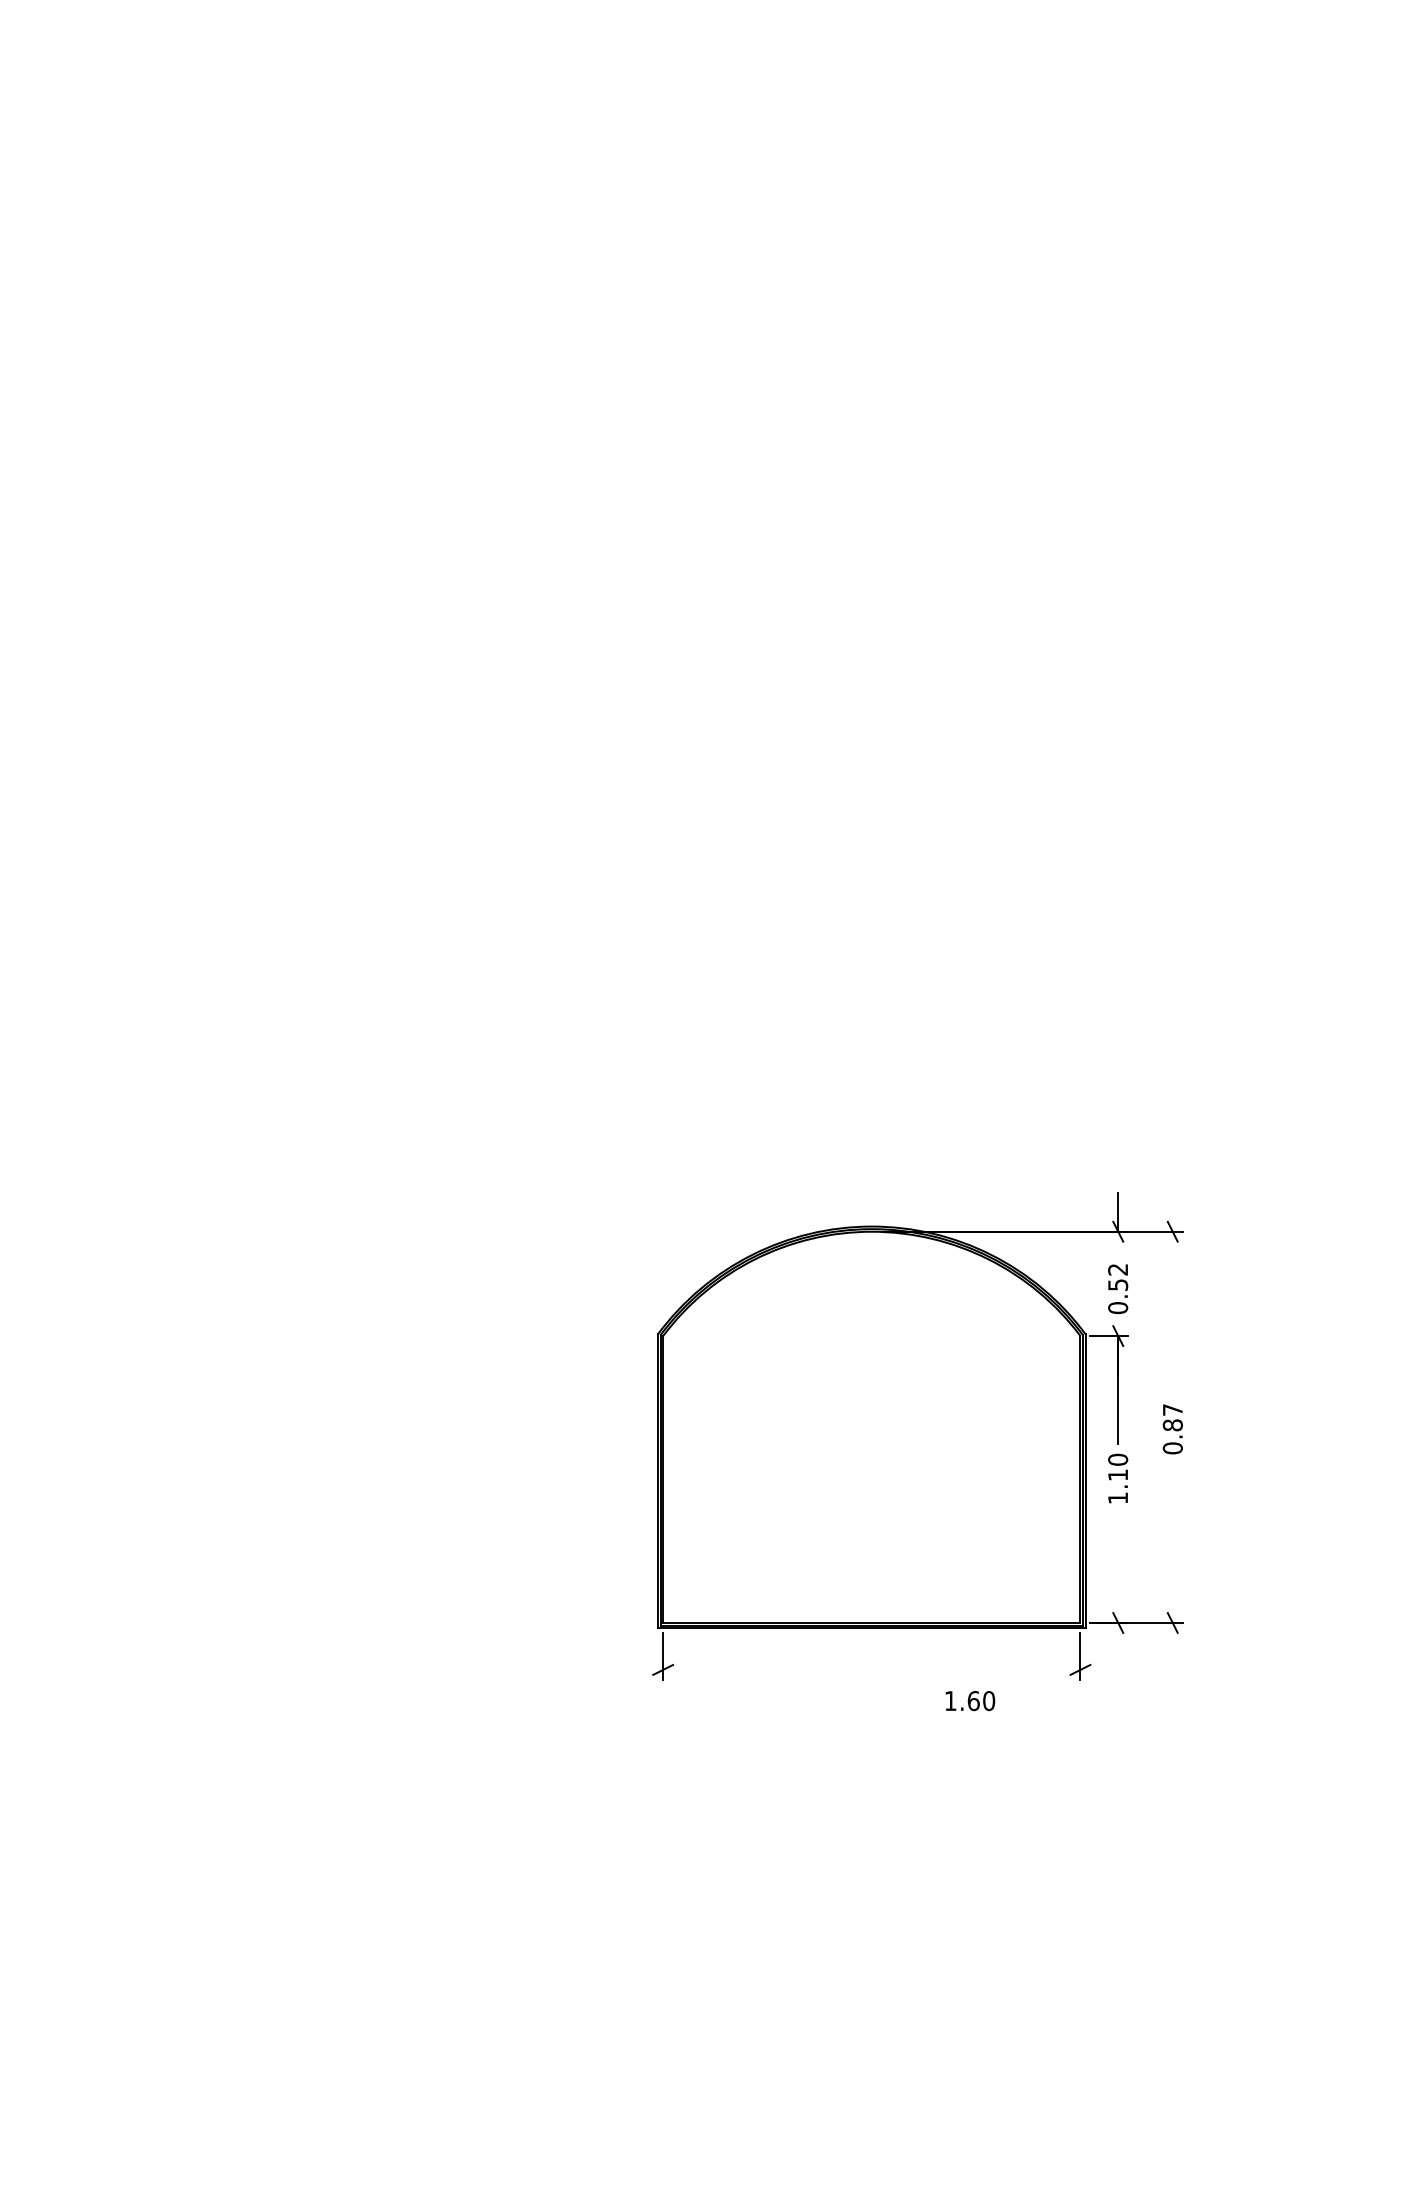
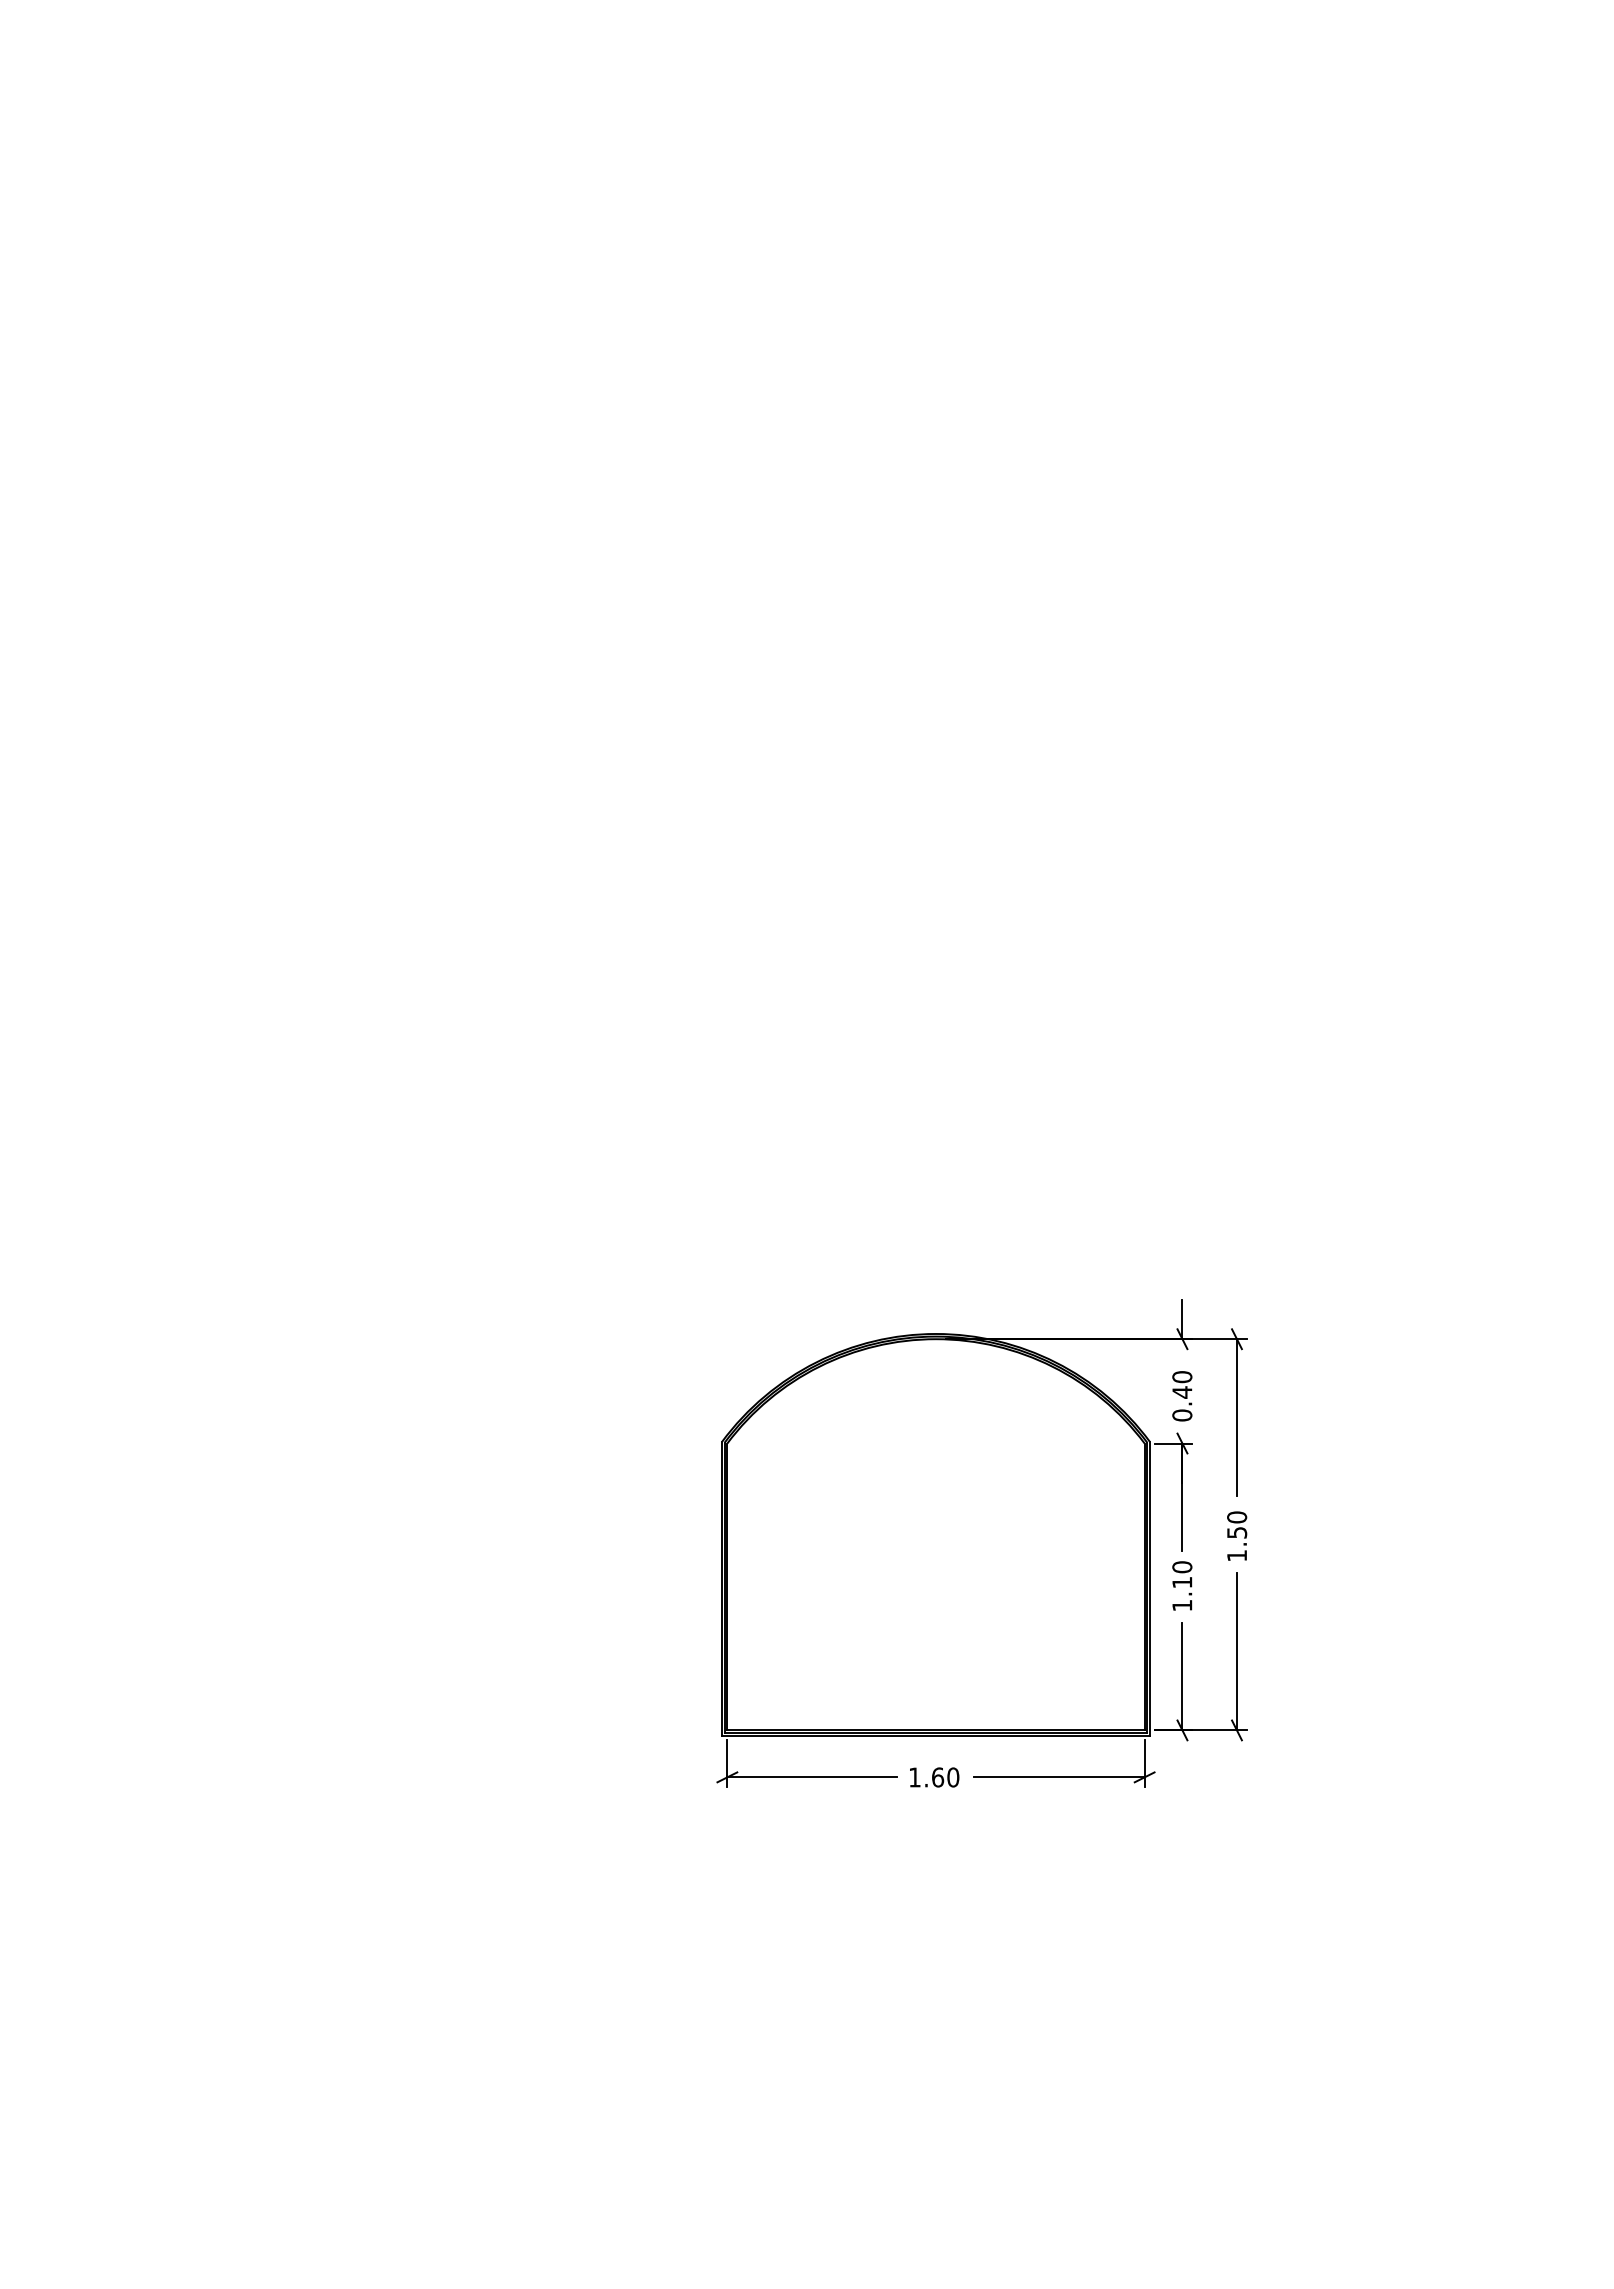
text: (1118, 1277) -> (1182, 1384), 0.52 -> 0.40
line: (1172, 1310) -> (1236, 1417), added
text: (1173, 1429) -> (1237, 1536), 0.87 -> 1.50
line: (1172, 1544) -> (1236, 1651), added
line: (1118, 1569) -> (1182, 1676), added
line: (748, 1670) -> (812, 1777), added
line: (995, 1670) -> (1059, 1777), added
text: (970, 1701) -> (934, 1777), moved

